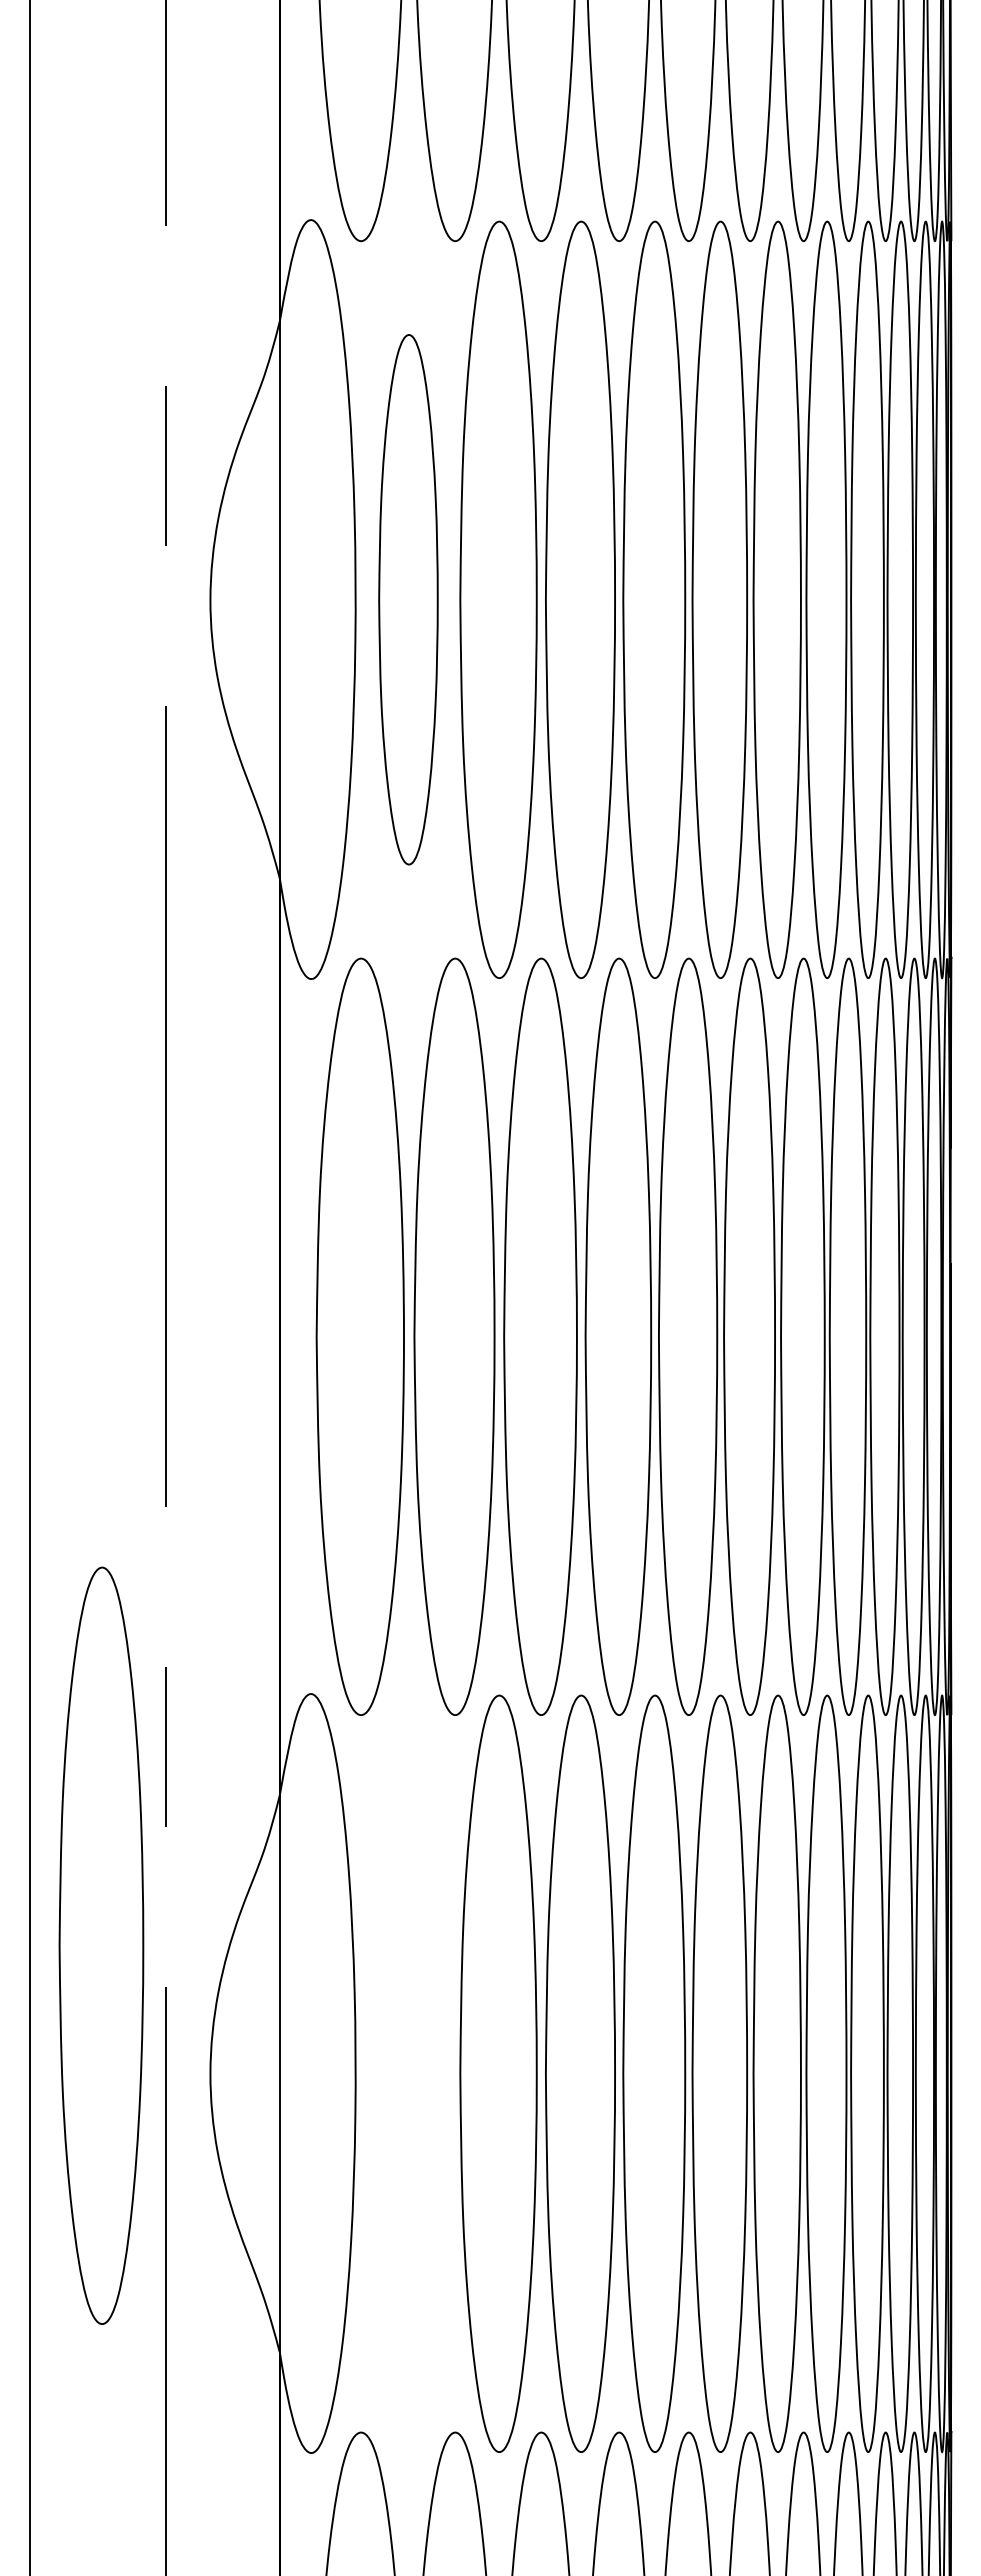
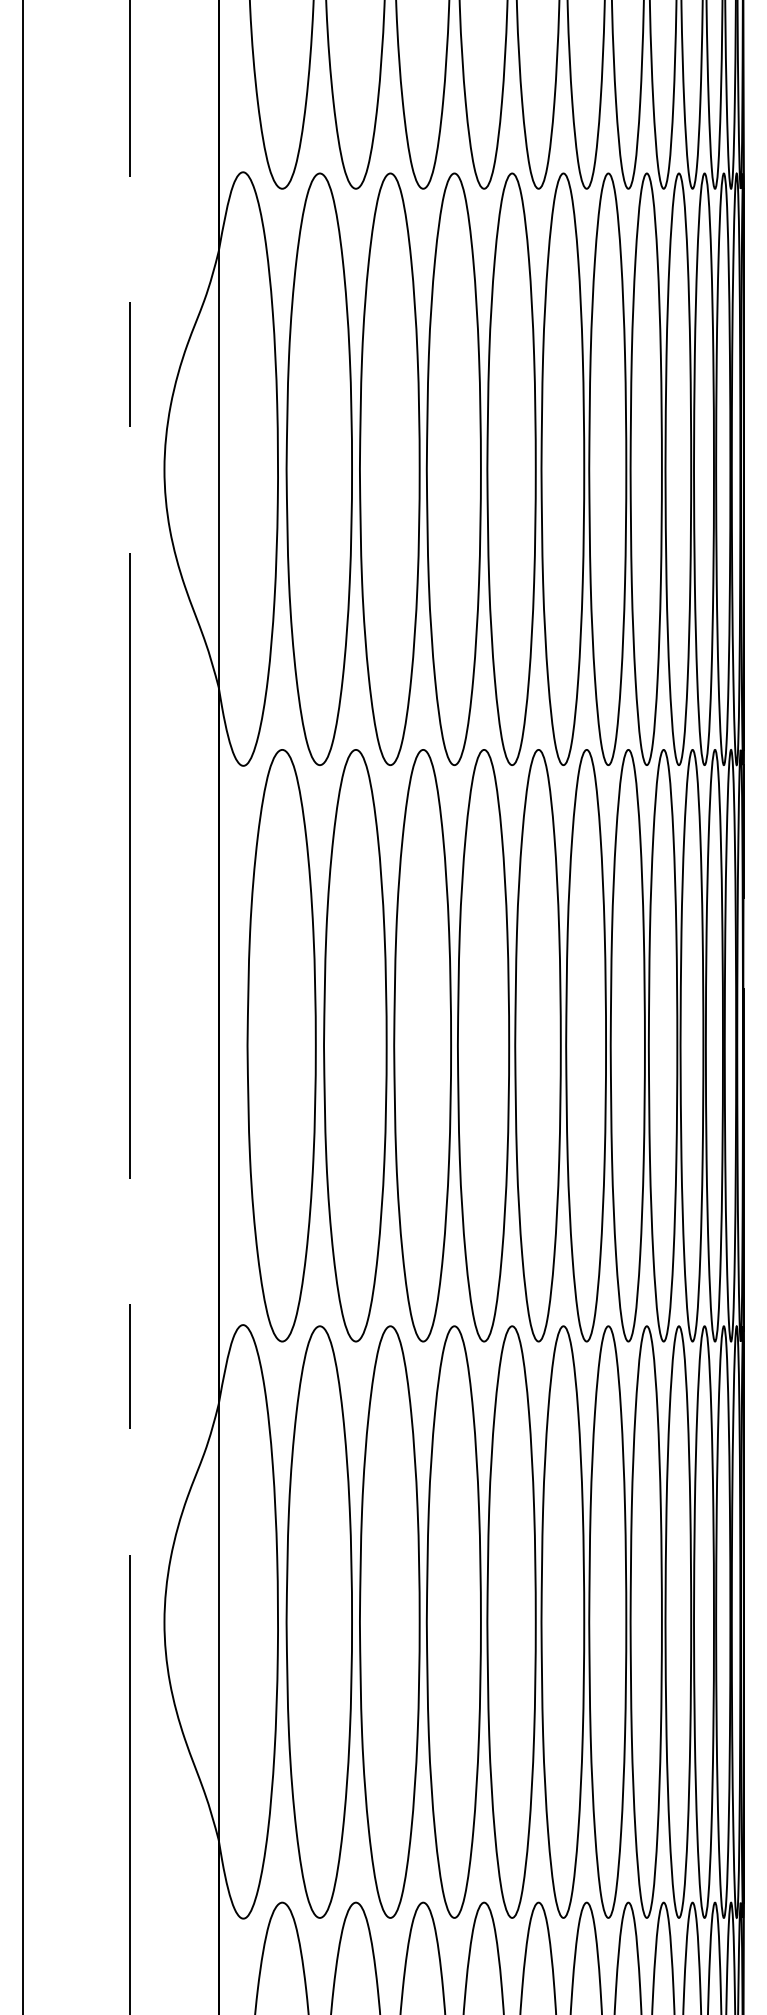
part: (408, 599) -> (319, 469), size x1.43
part: (101, 1945) -> (319, 1621), moved

